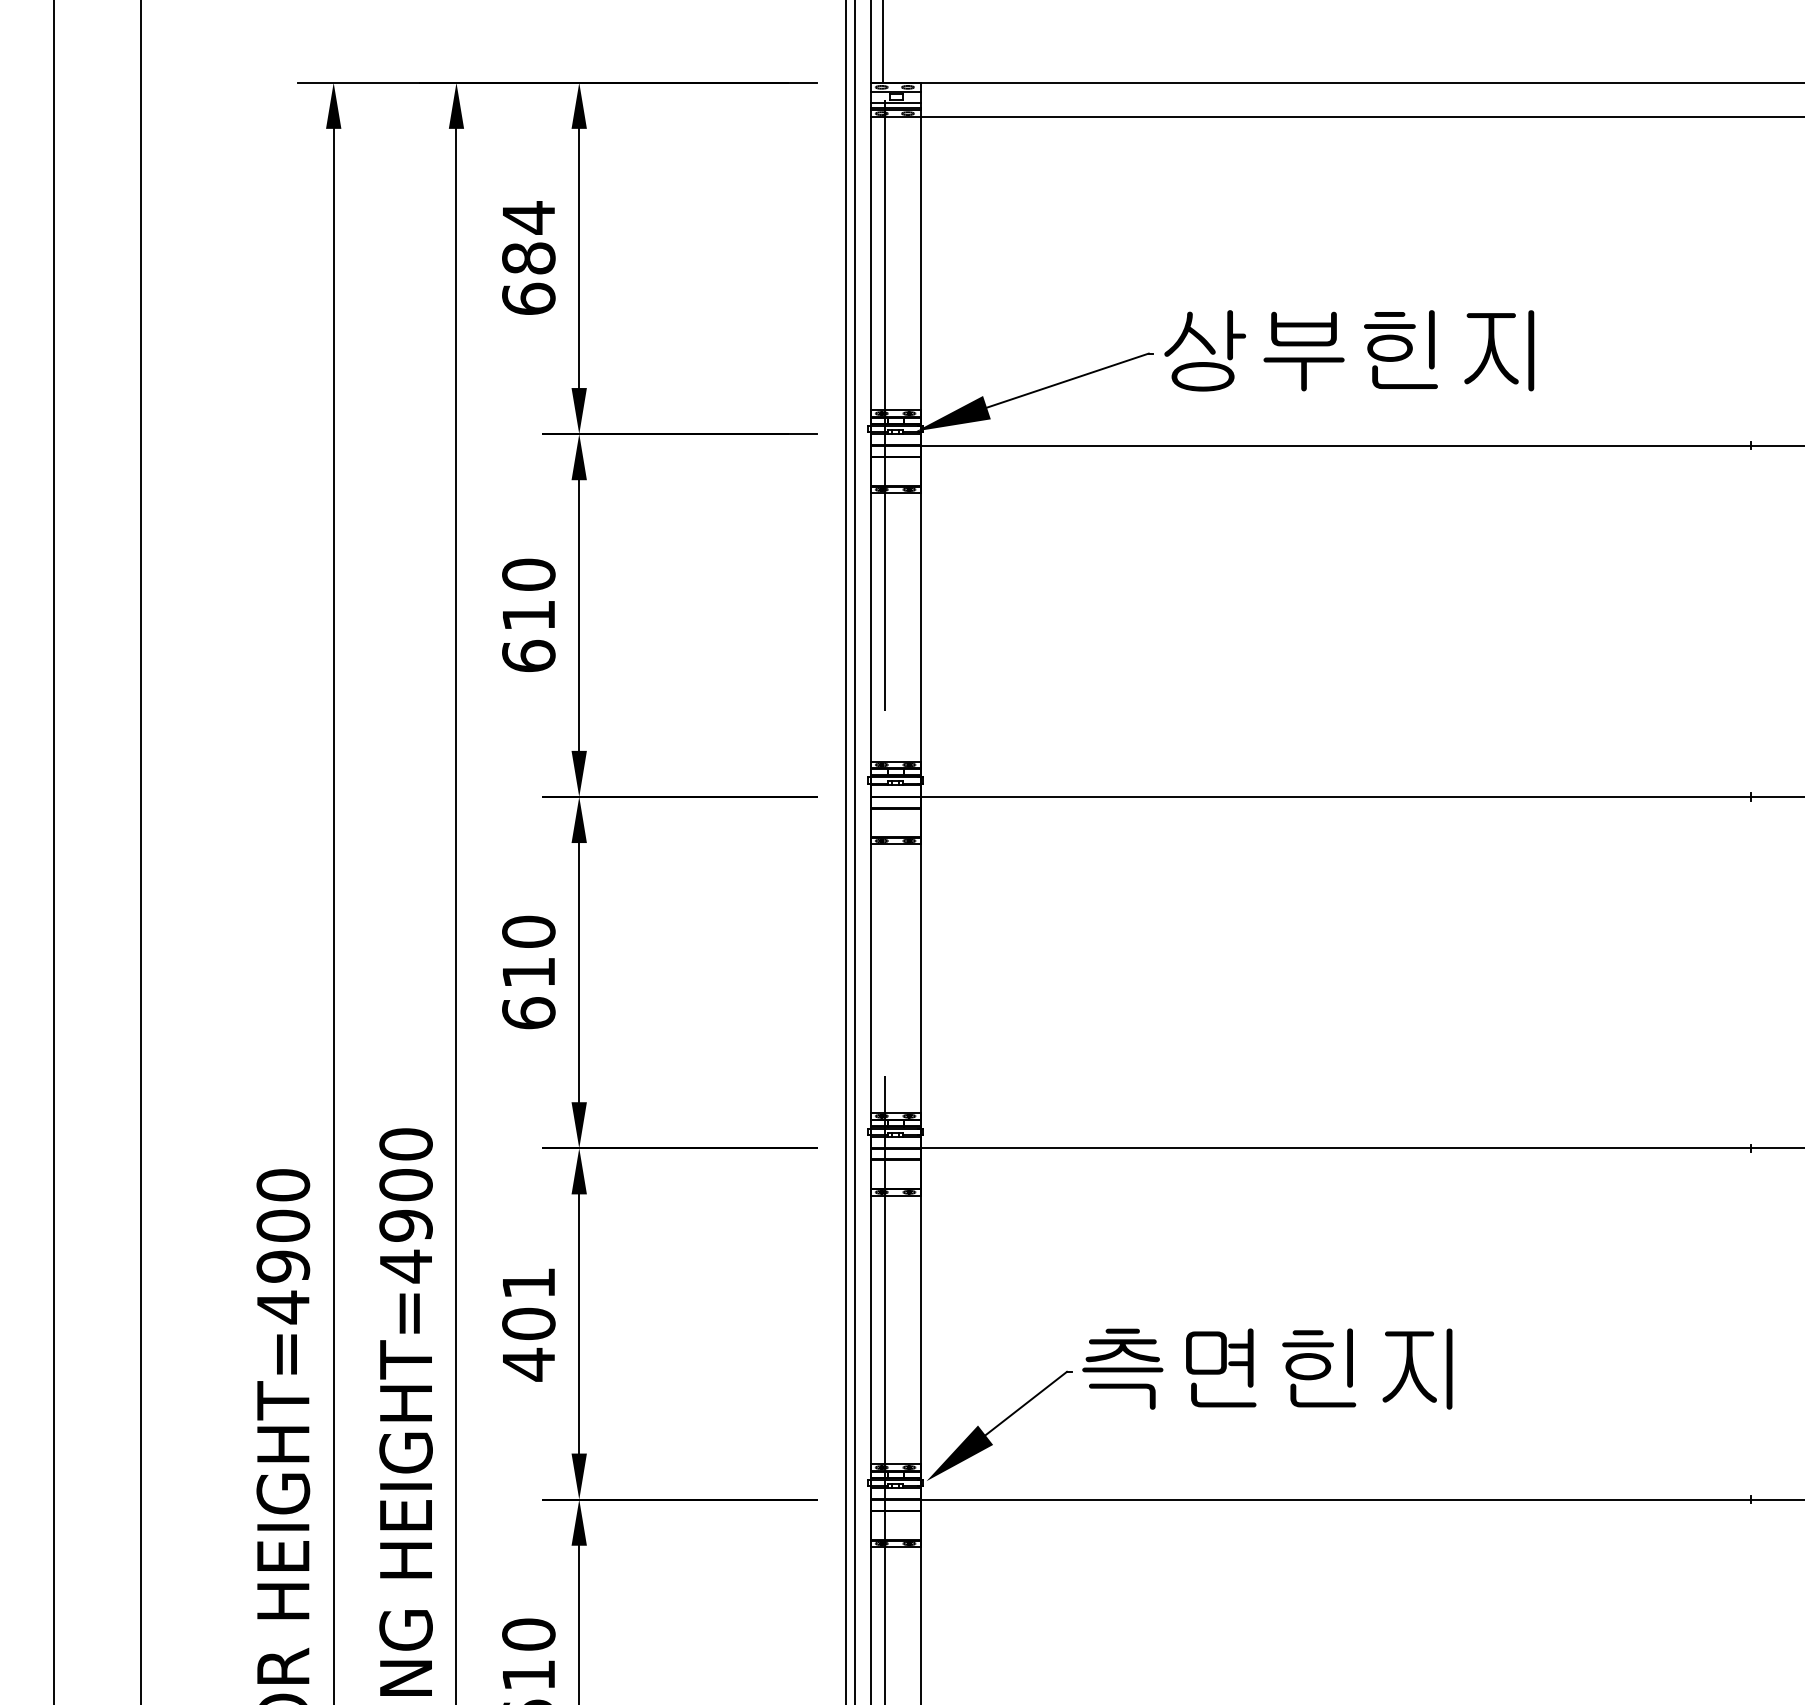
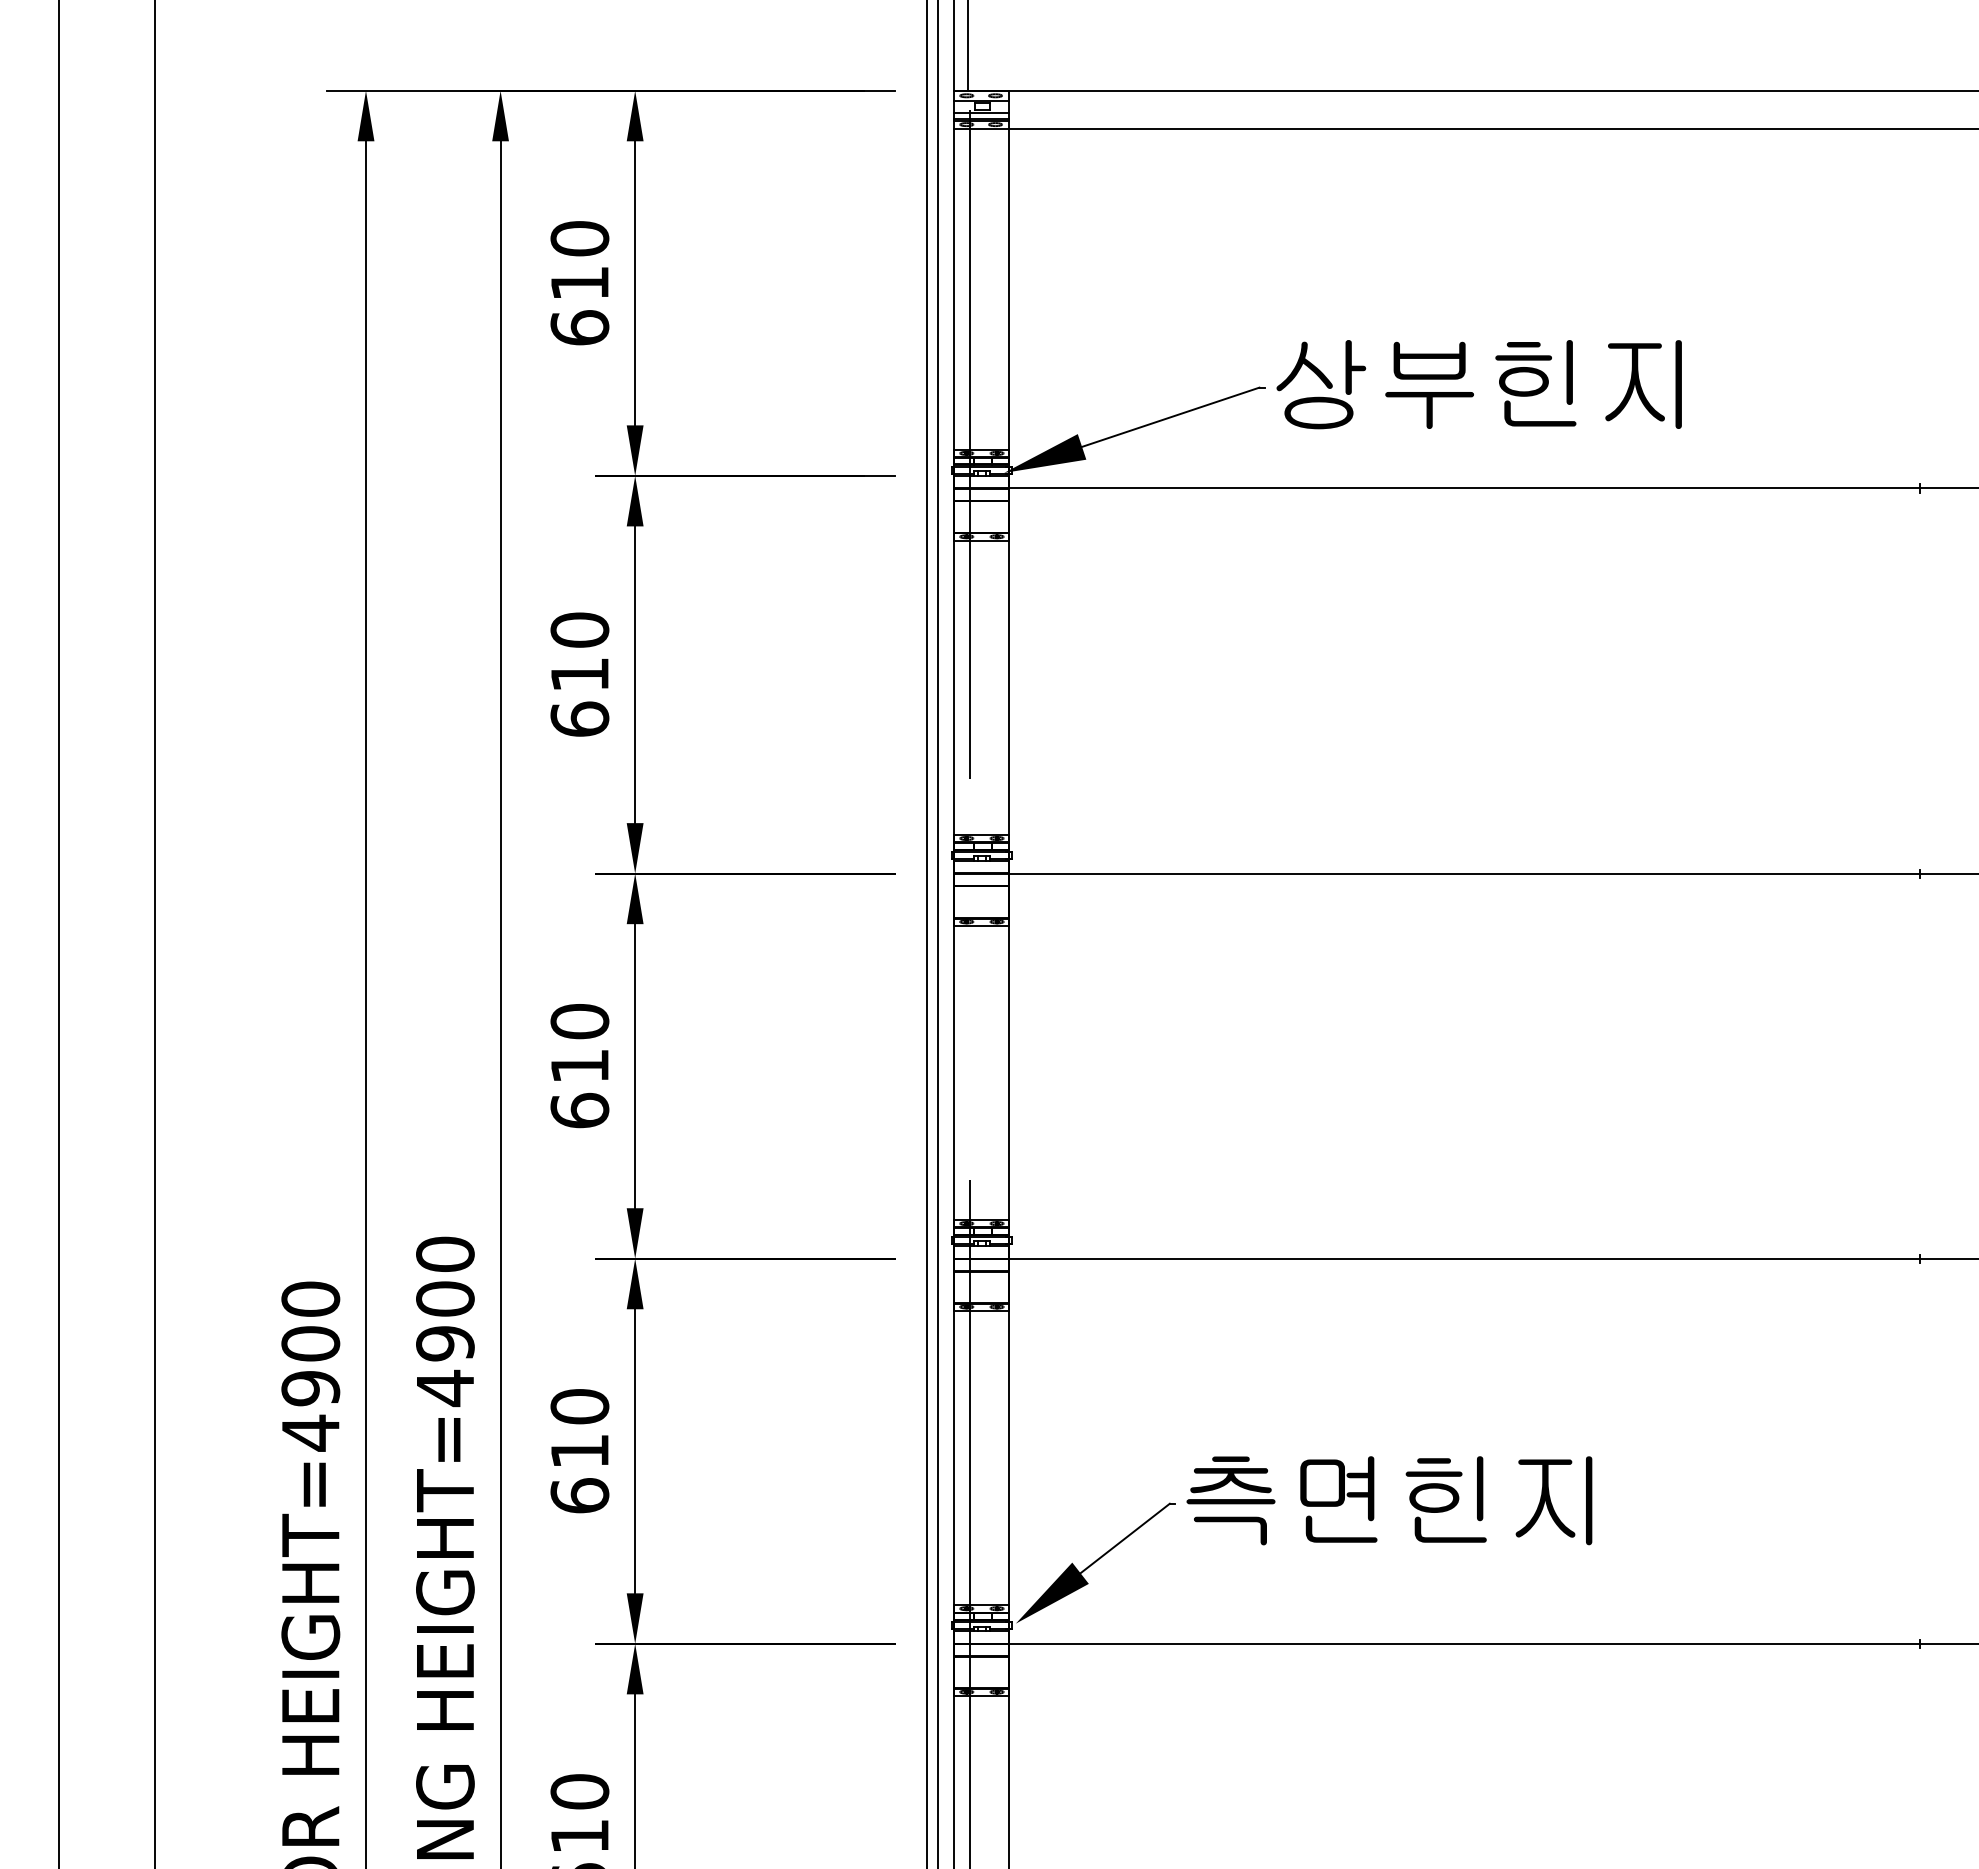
text: (528, 237) -> (579, 260), 684 -> 610
text: (528, 1324) -> (579, 1451), 401 -> 610

